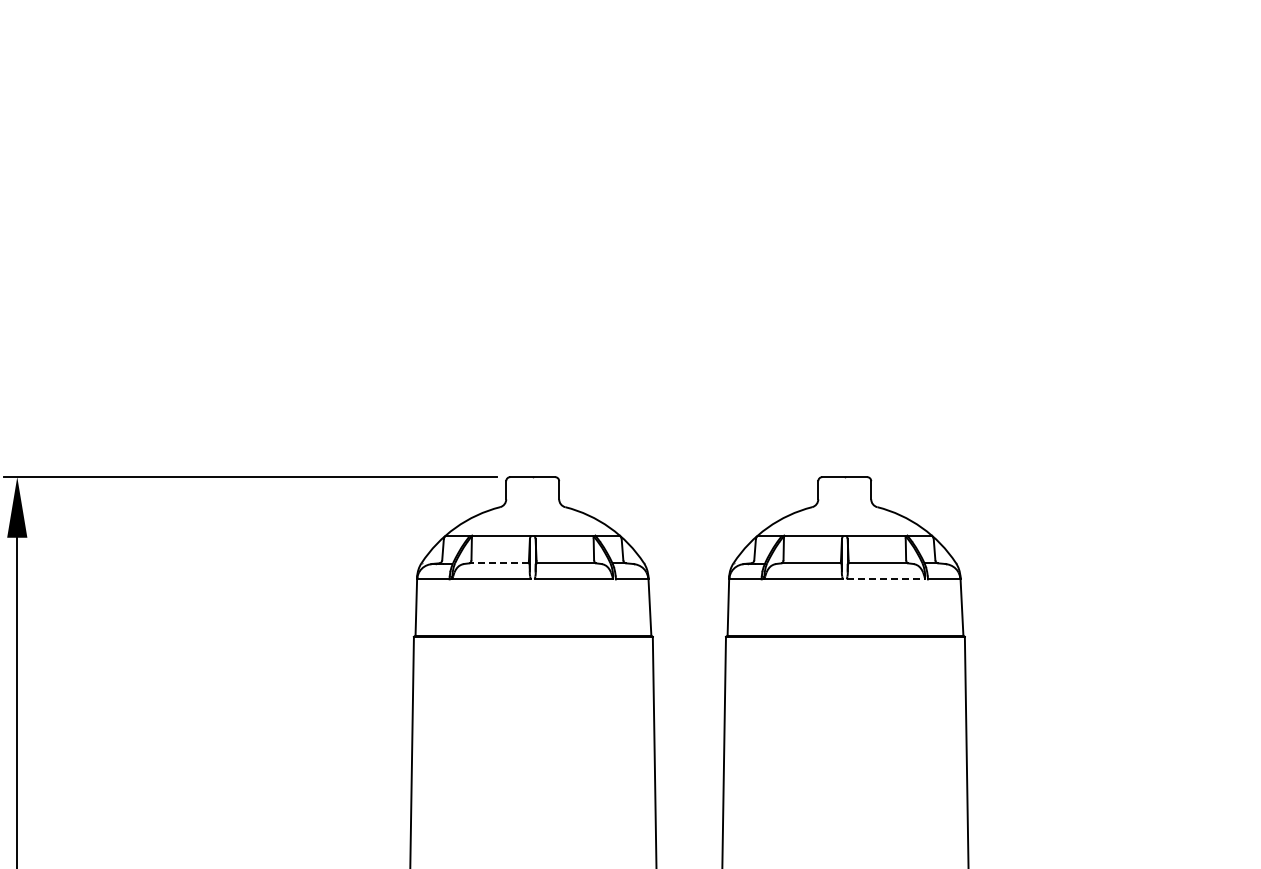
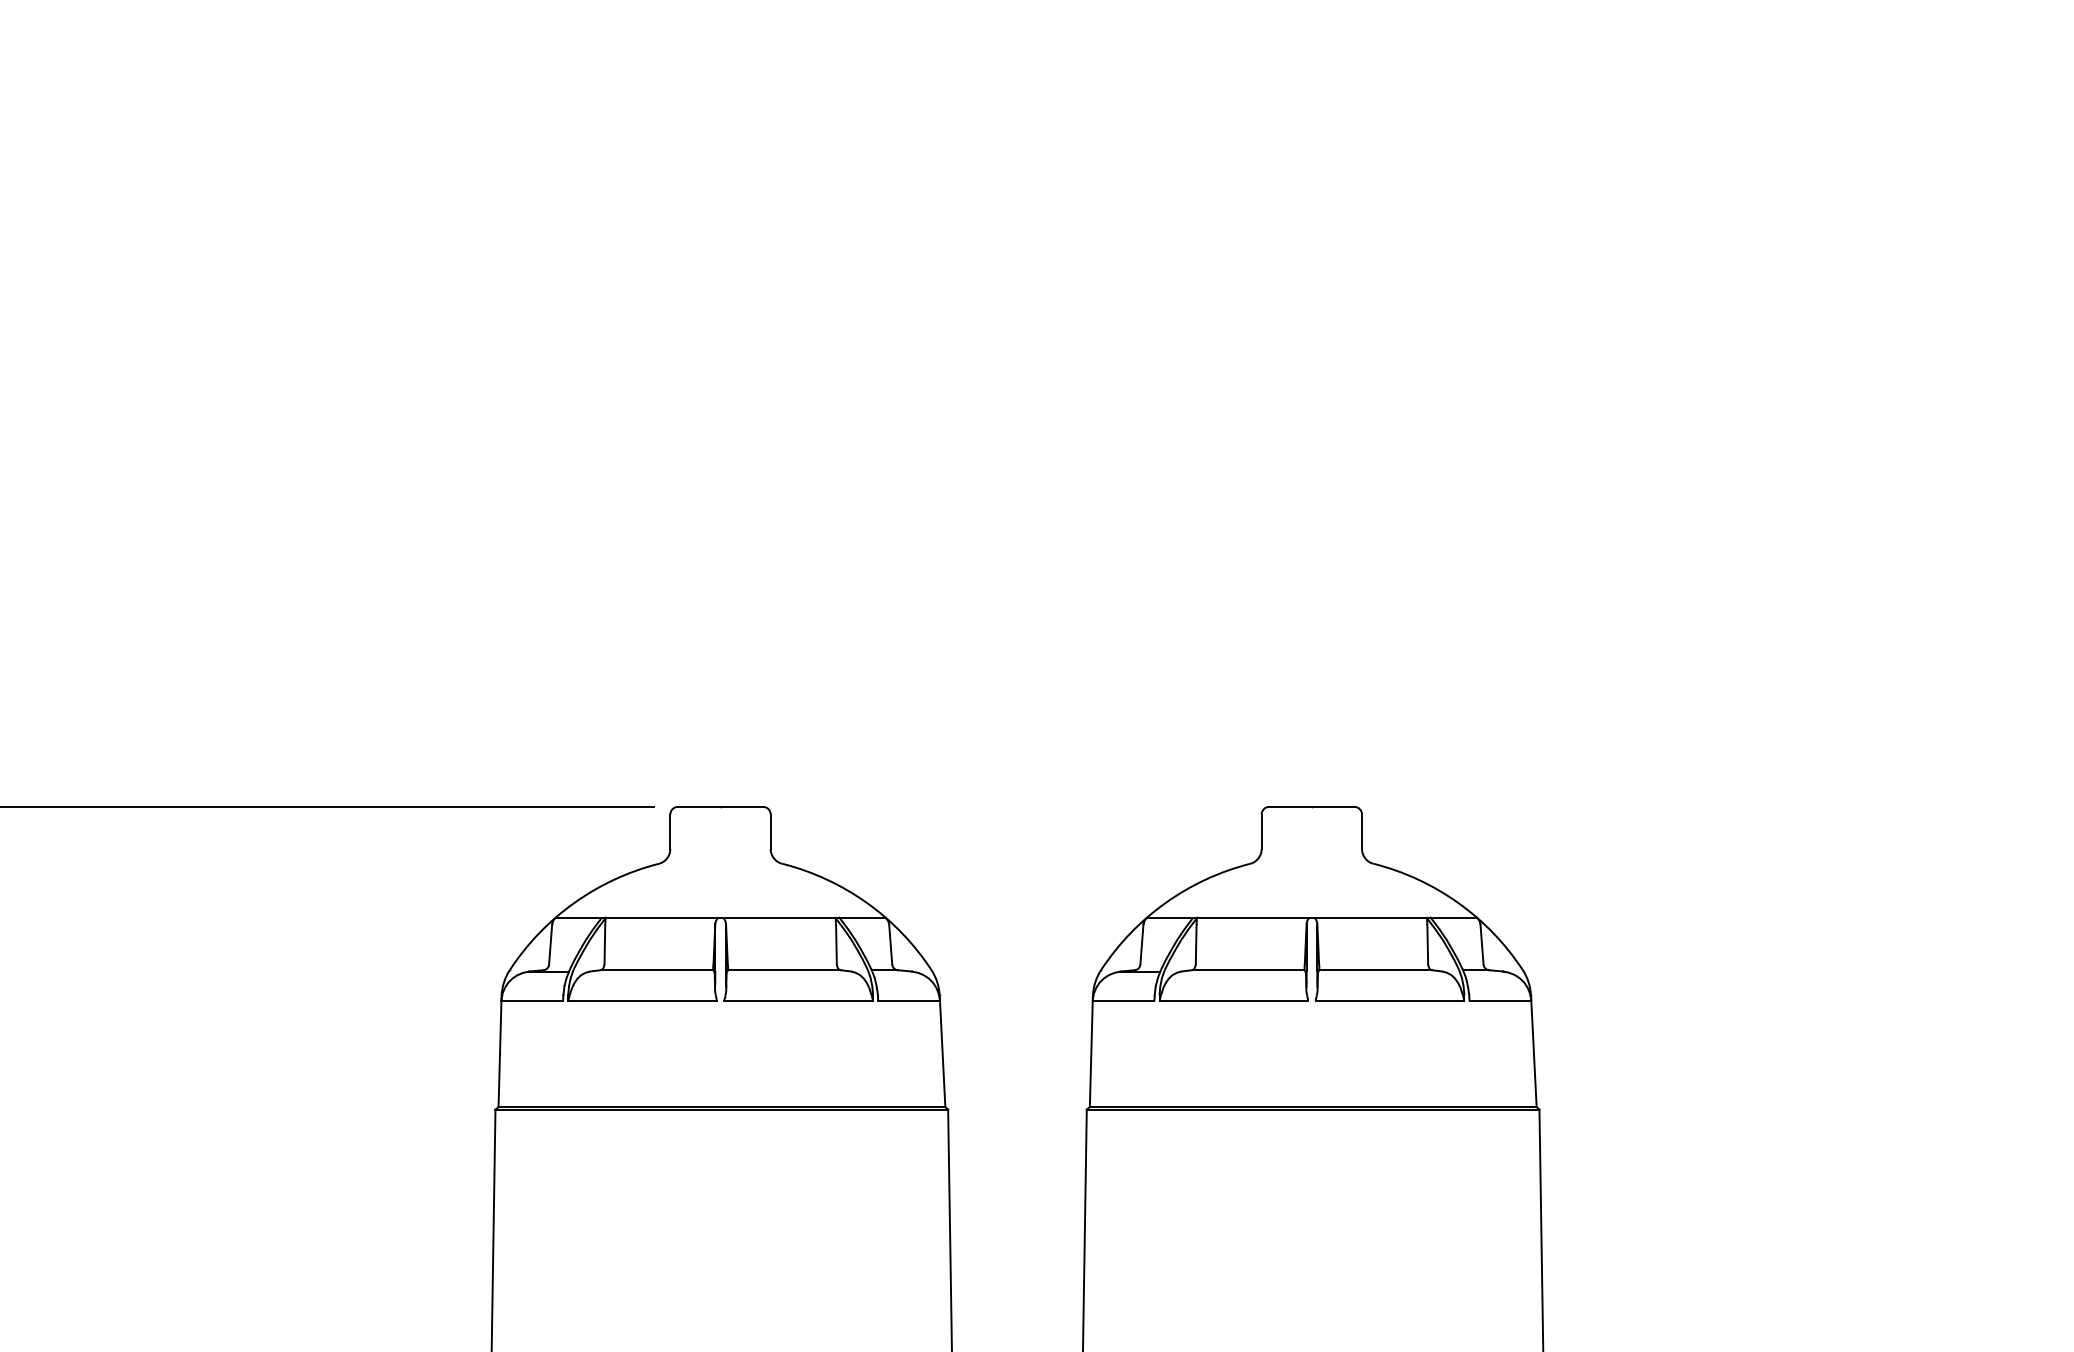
line: (498, 563) -> (655, 970), dashed -> solid
line: (886, 579) -> (1390, 1000), dashed -> solid

